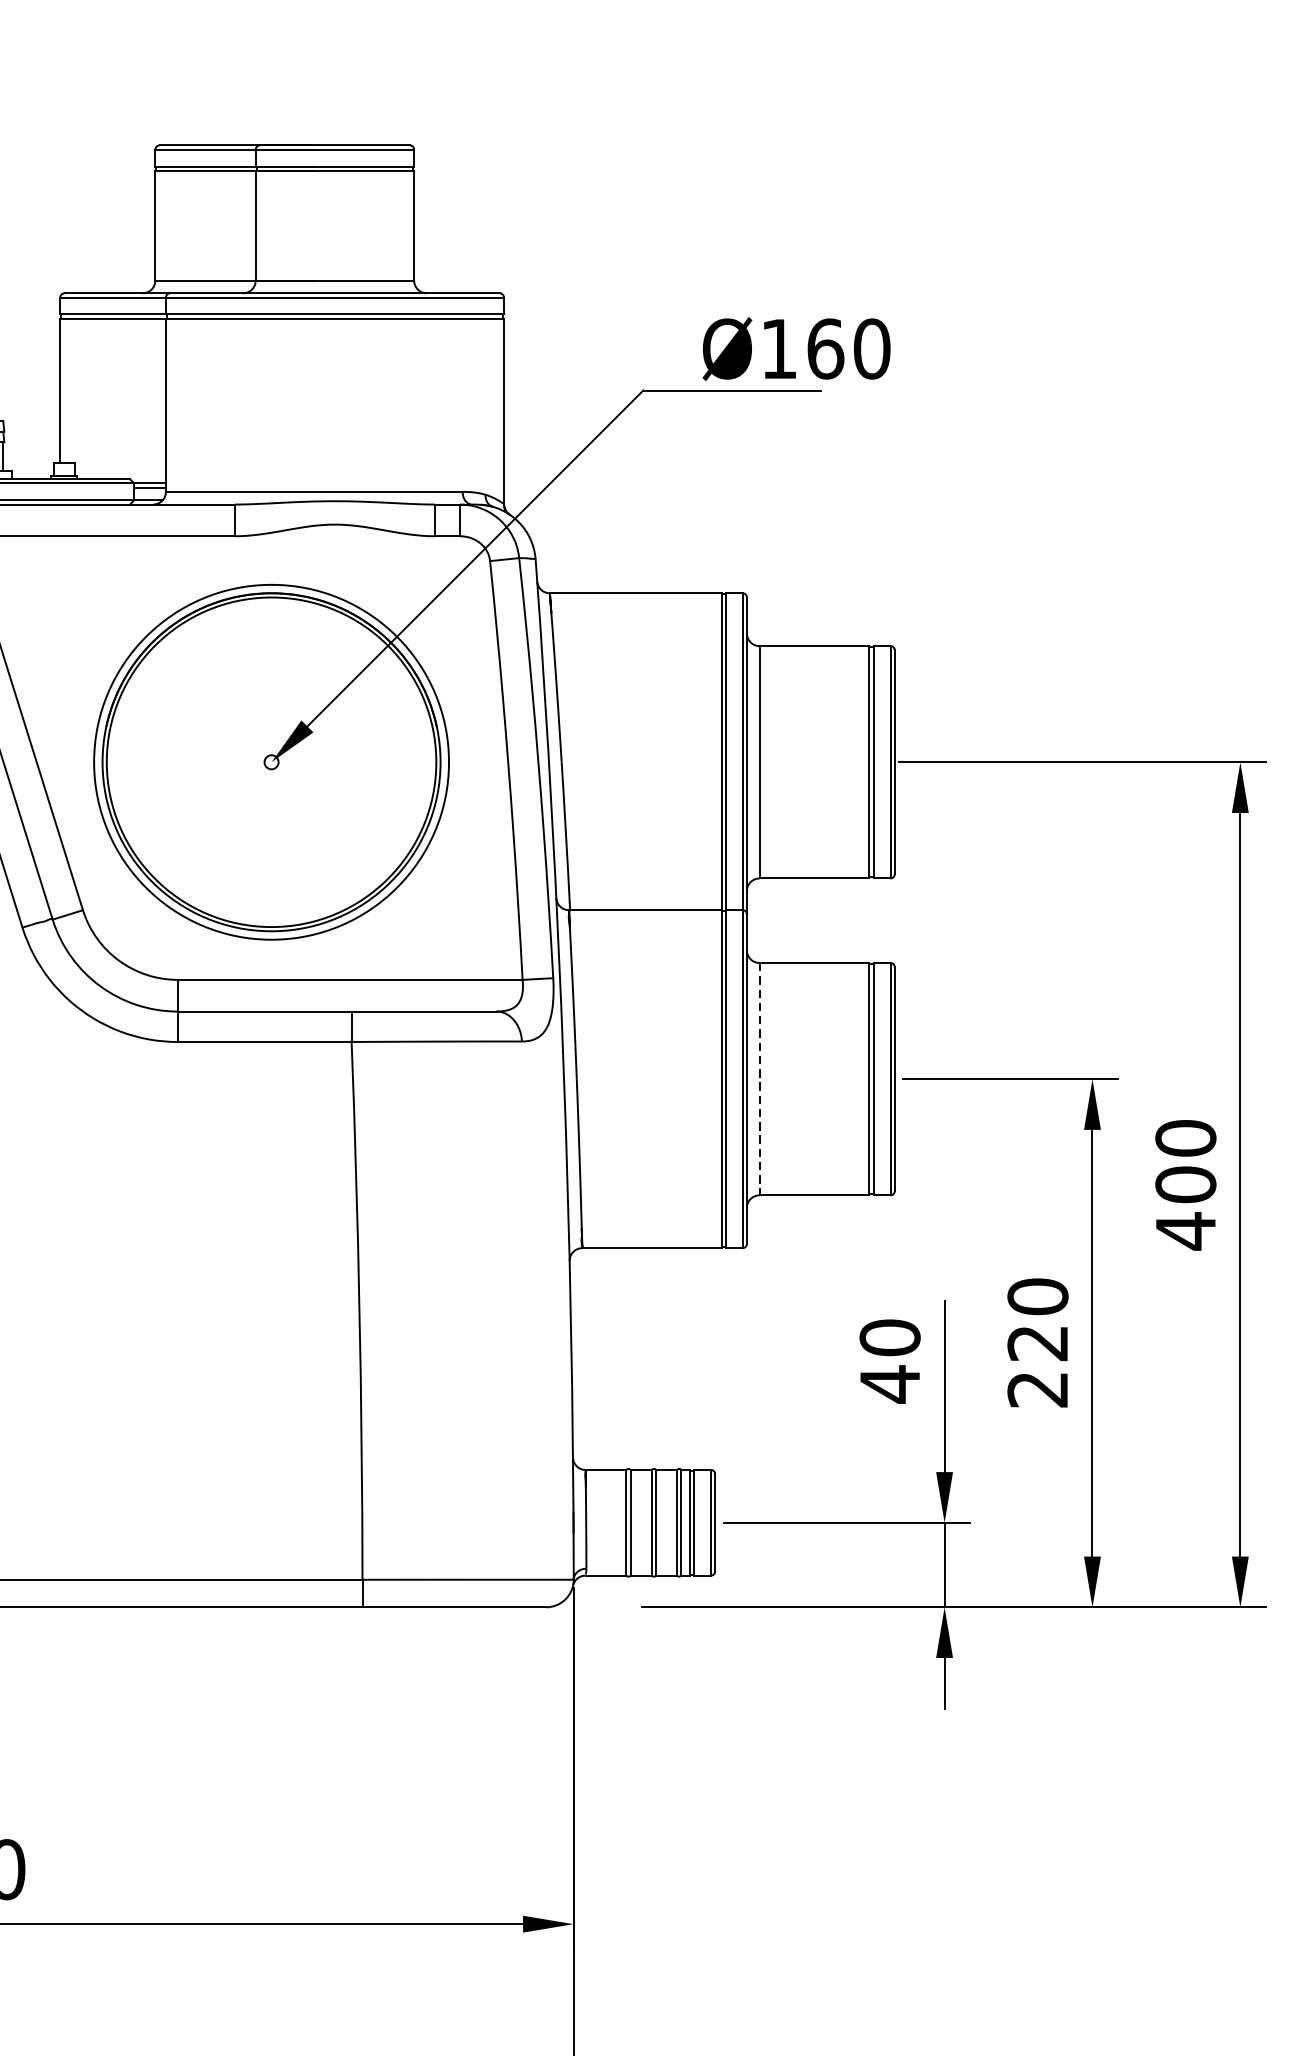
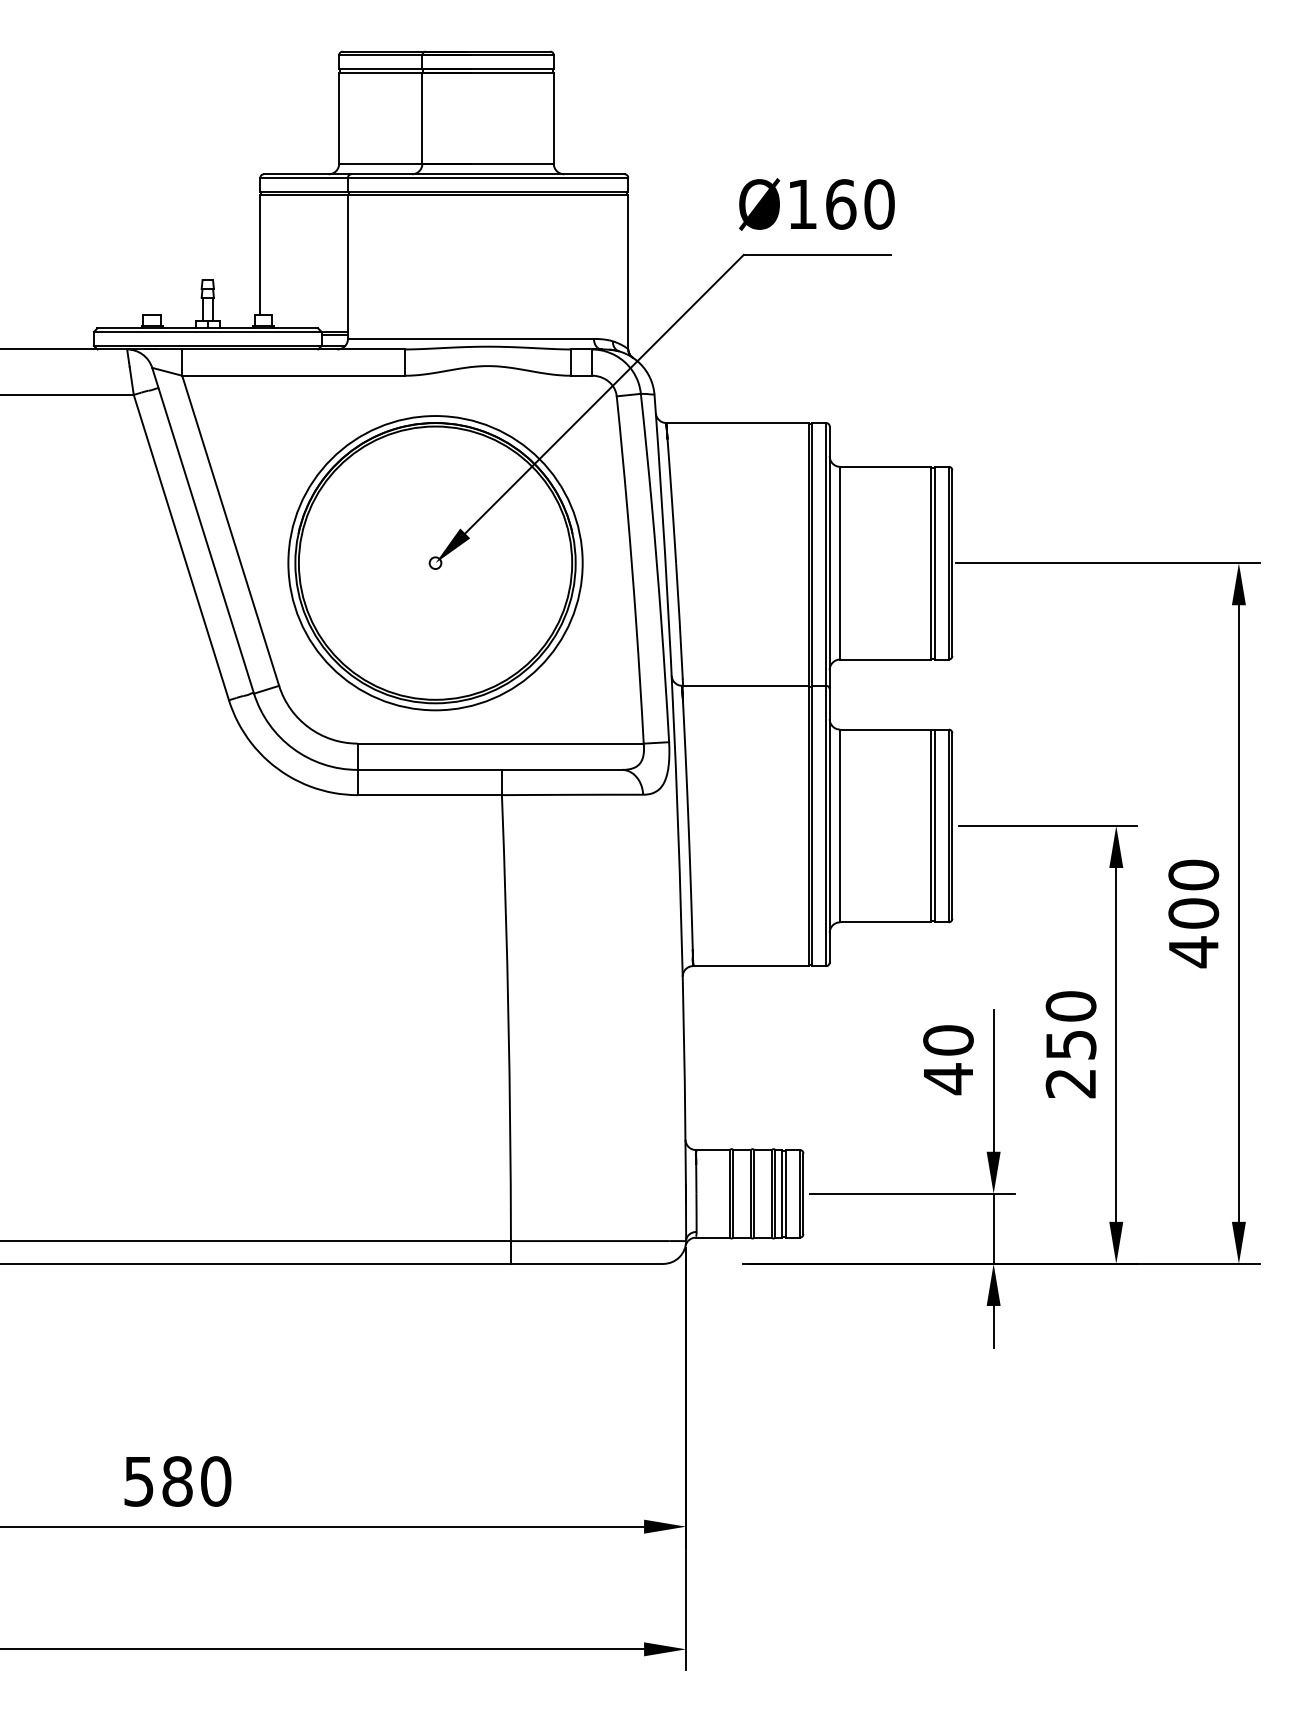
text: (796, 349) -> (816, 204), moved
line: (759, 1079) -> (840, 826), dashed -> solid
text: (1037, 1343) -> (1070, 1045), 220 -> 250

